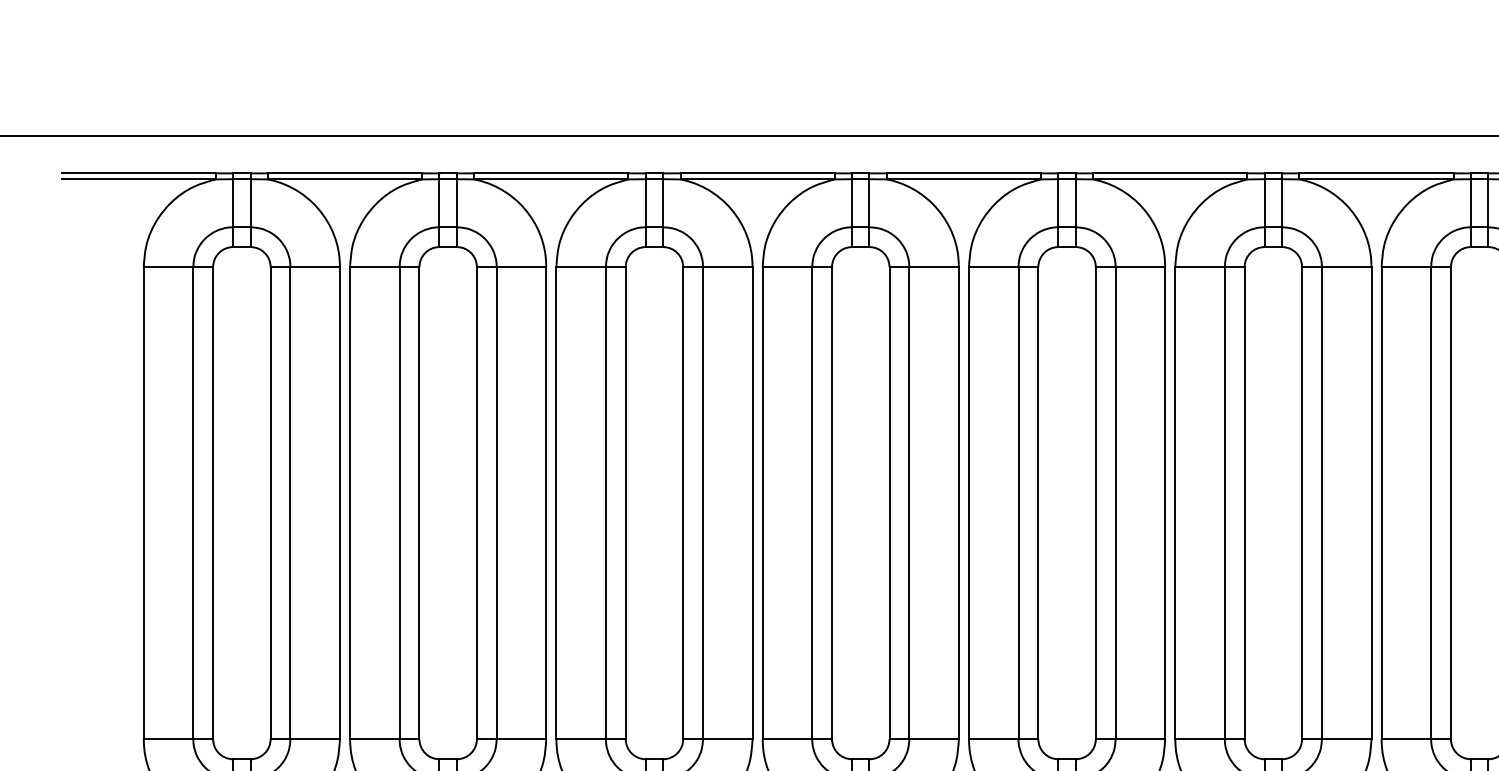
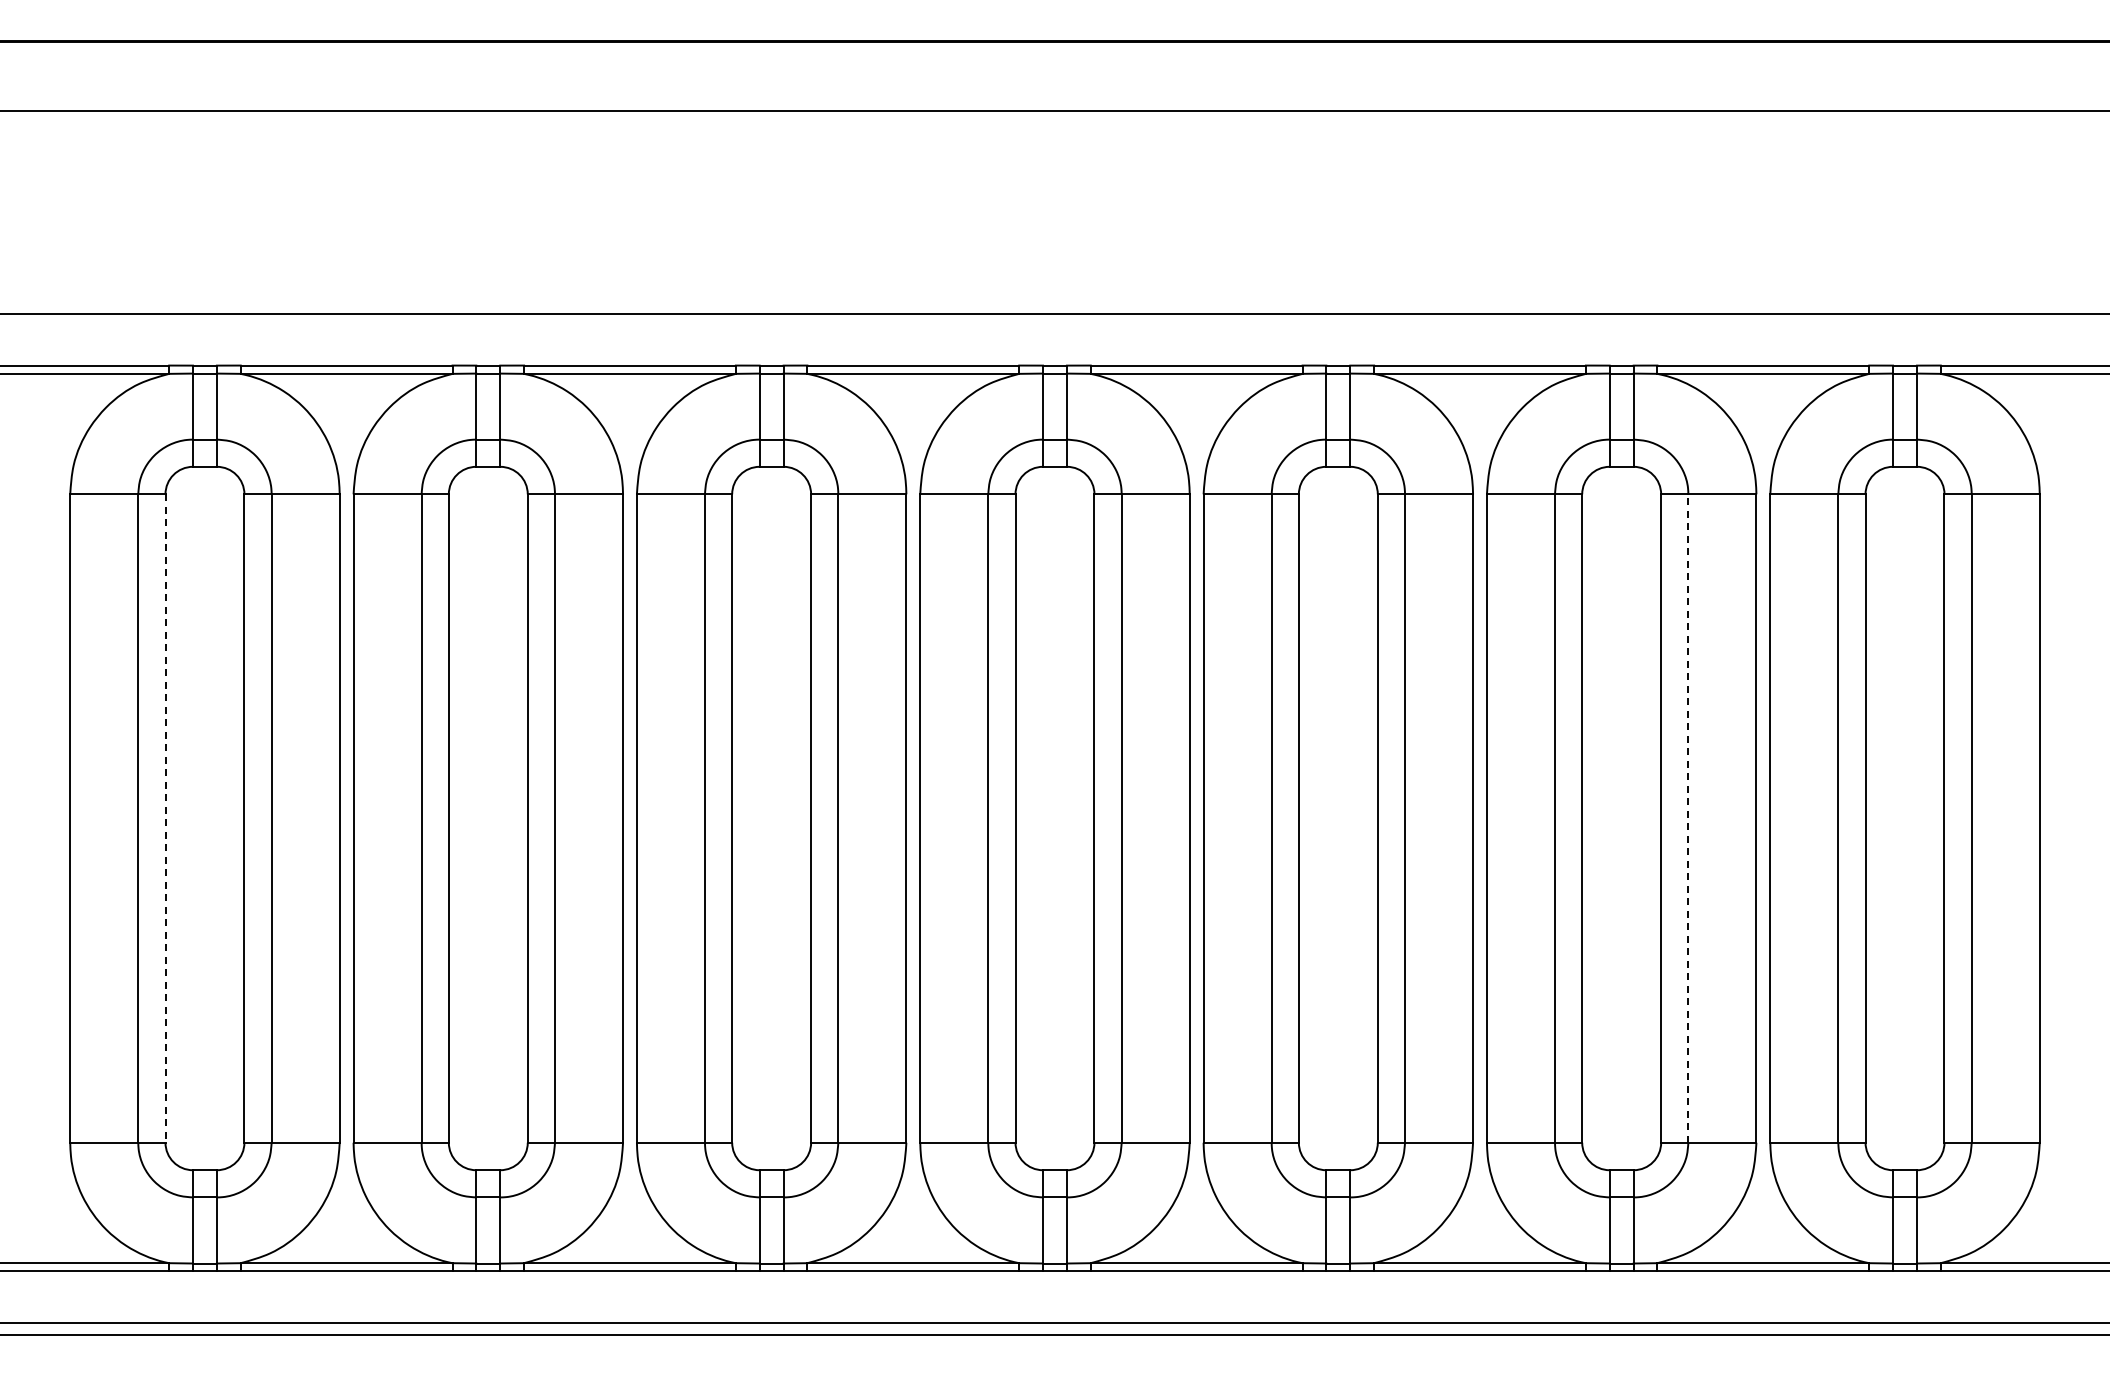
line: (213, 503) -> (165, 819), solid -> dashed
line: (1322, 503) -> (1688, 818), solid -> dashed

